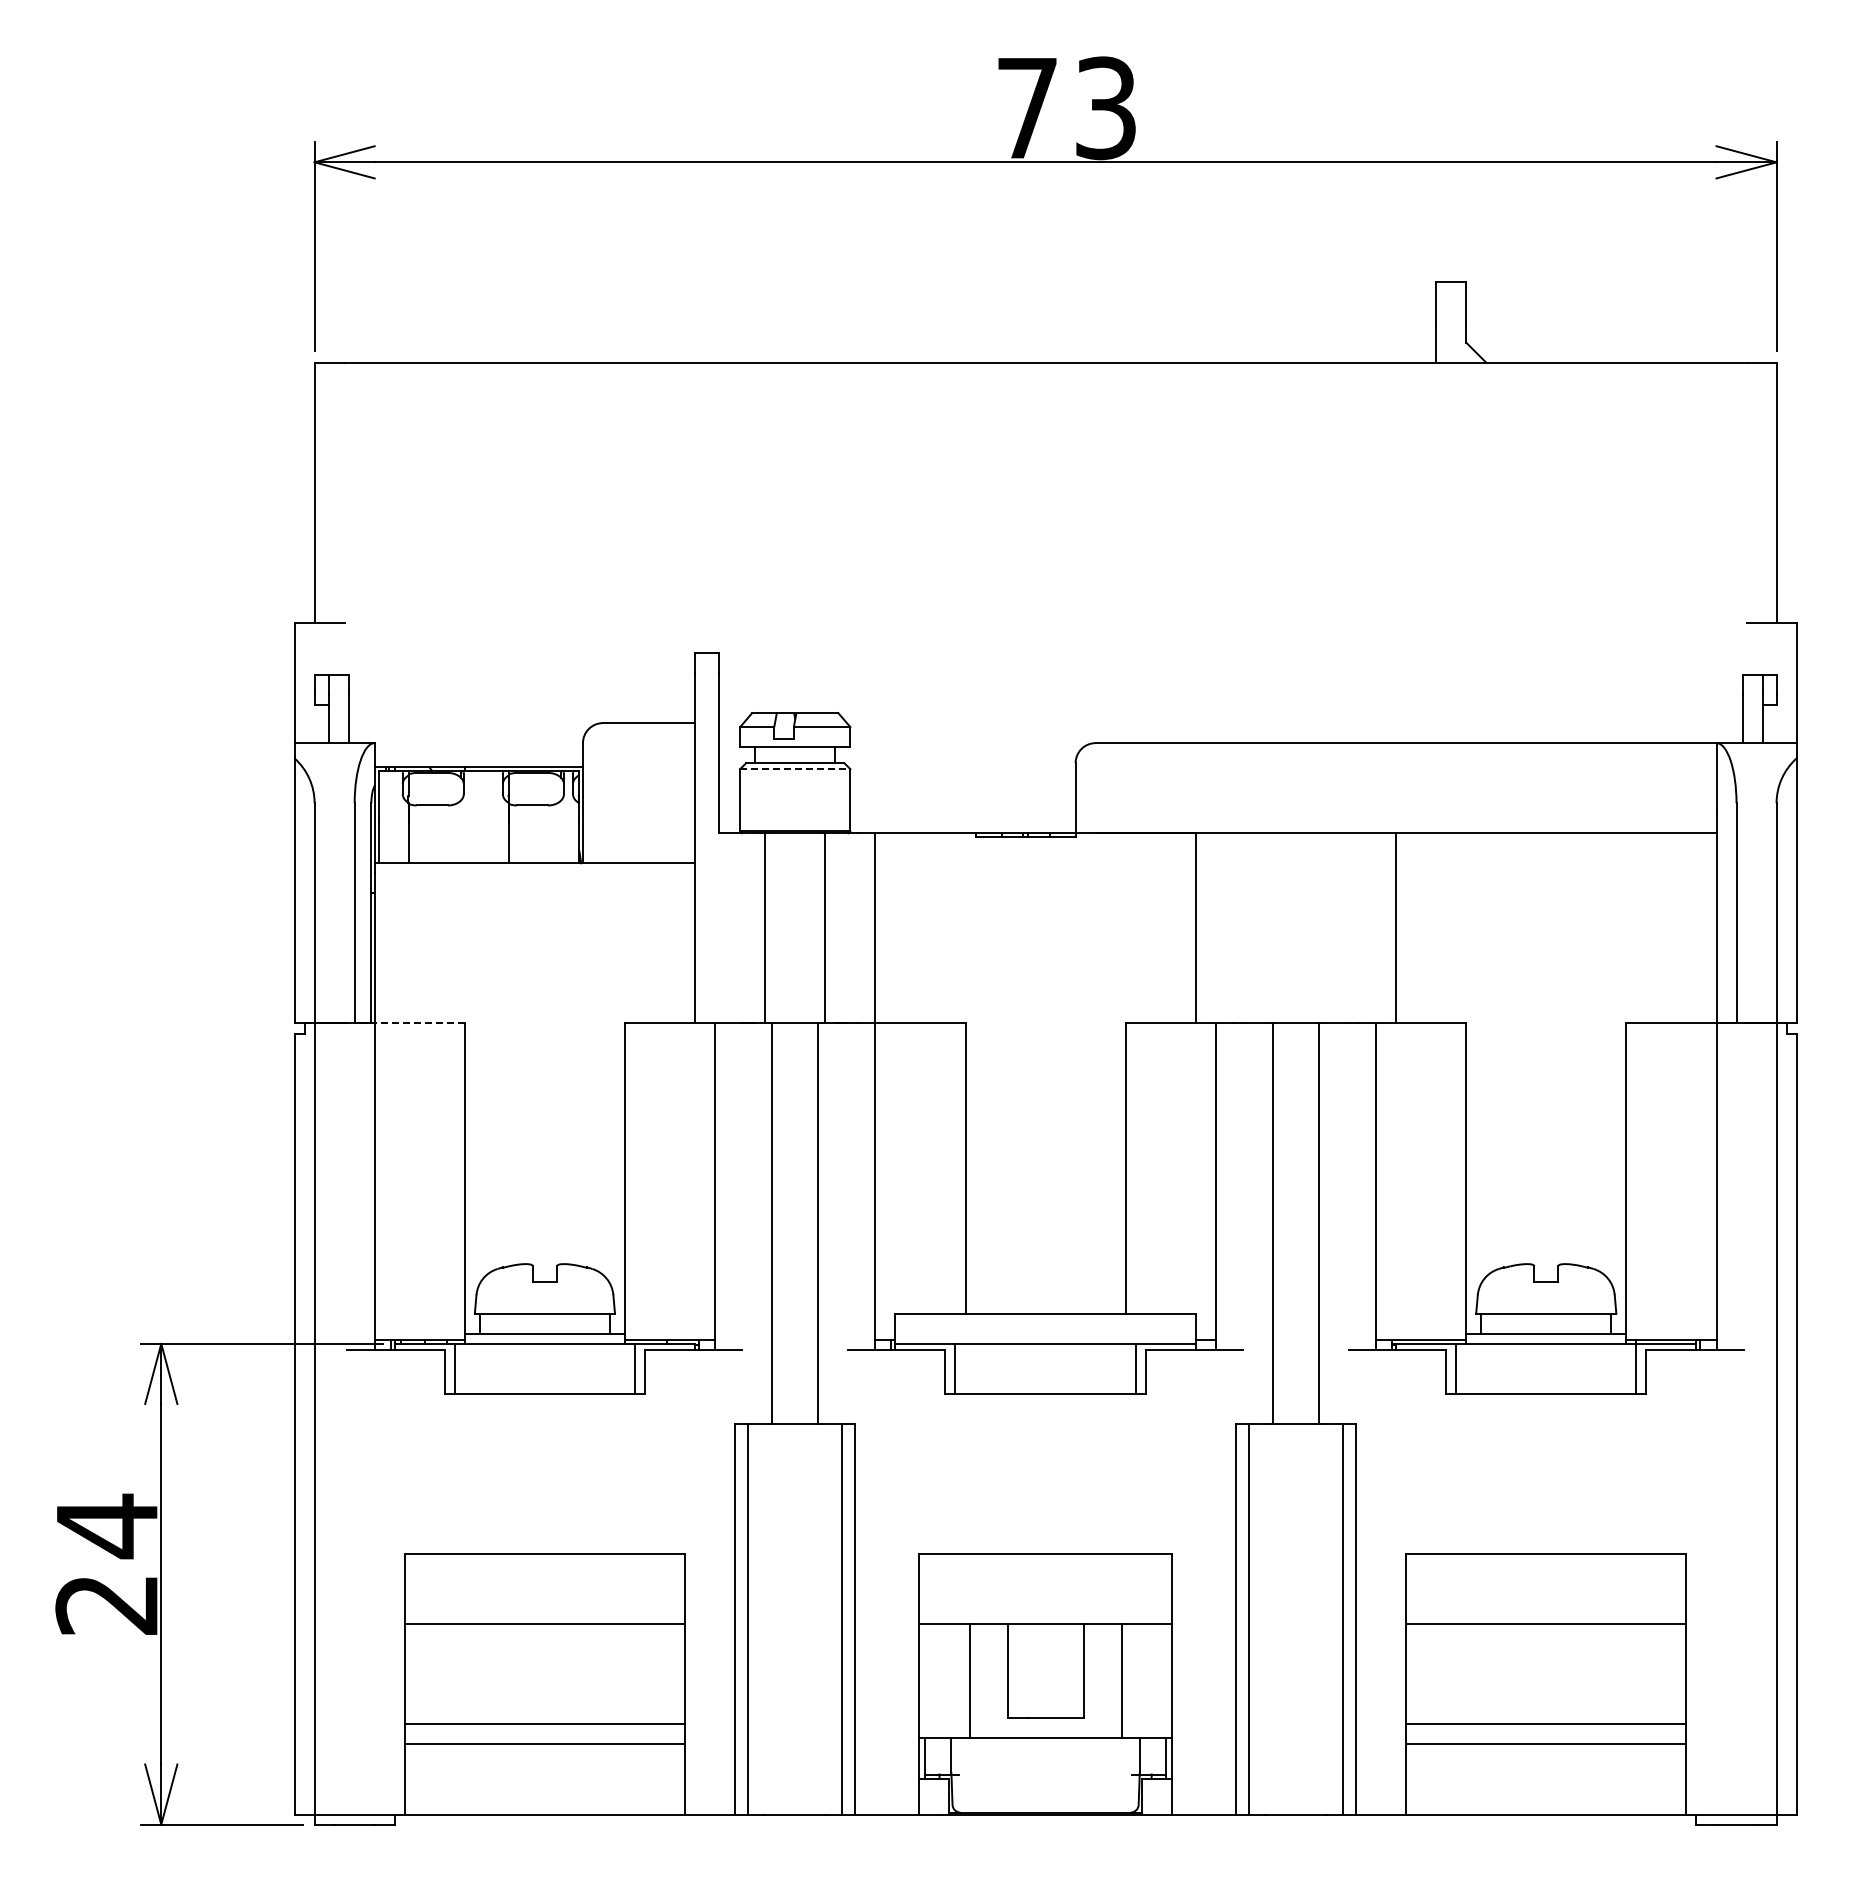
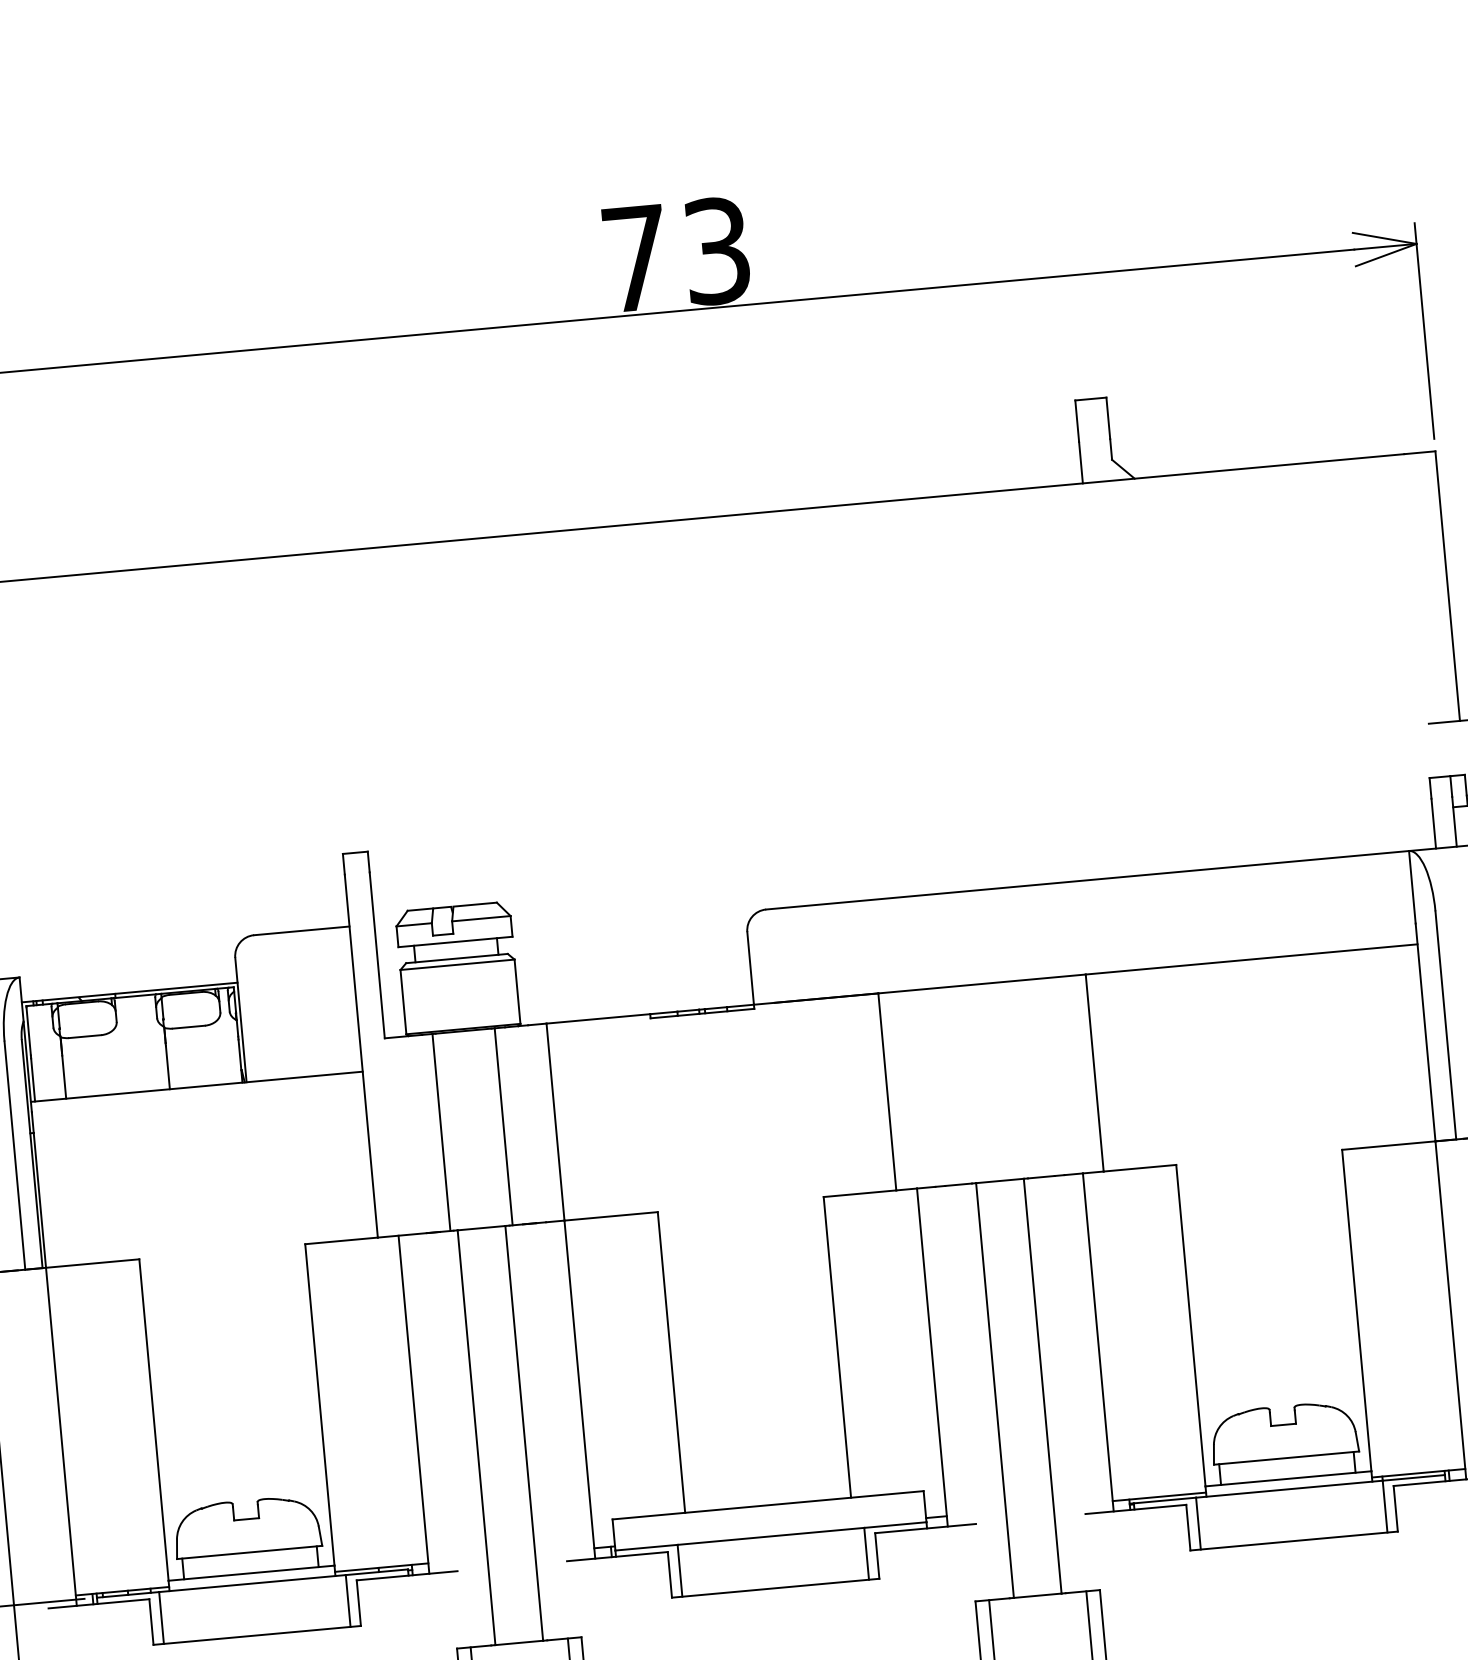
line: (795, 769) -> (457, 965), dashed -> solid
line: (419, 1023) -> (92, 1263), dashed -> solid

